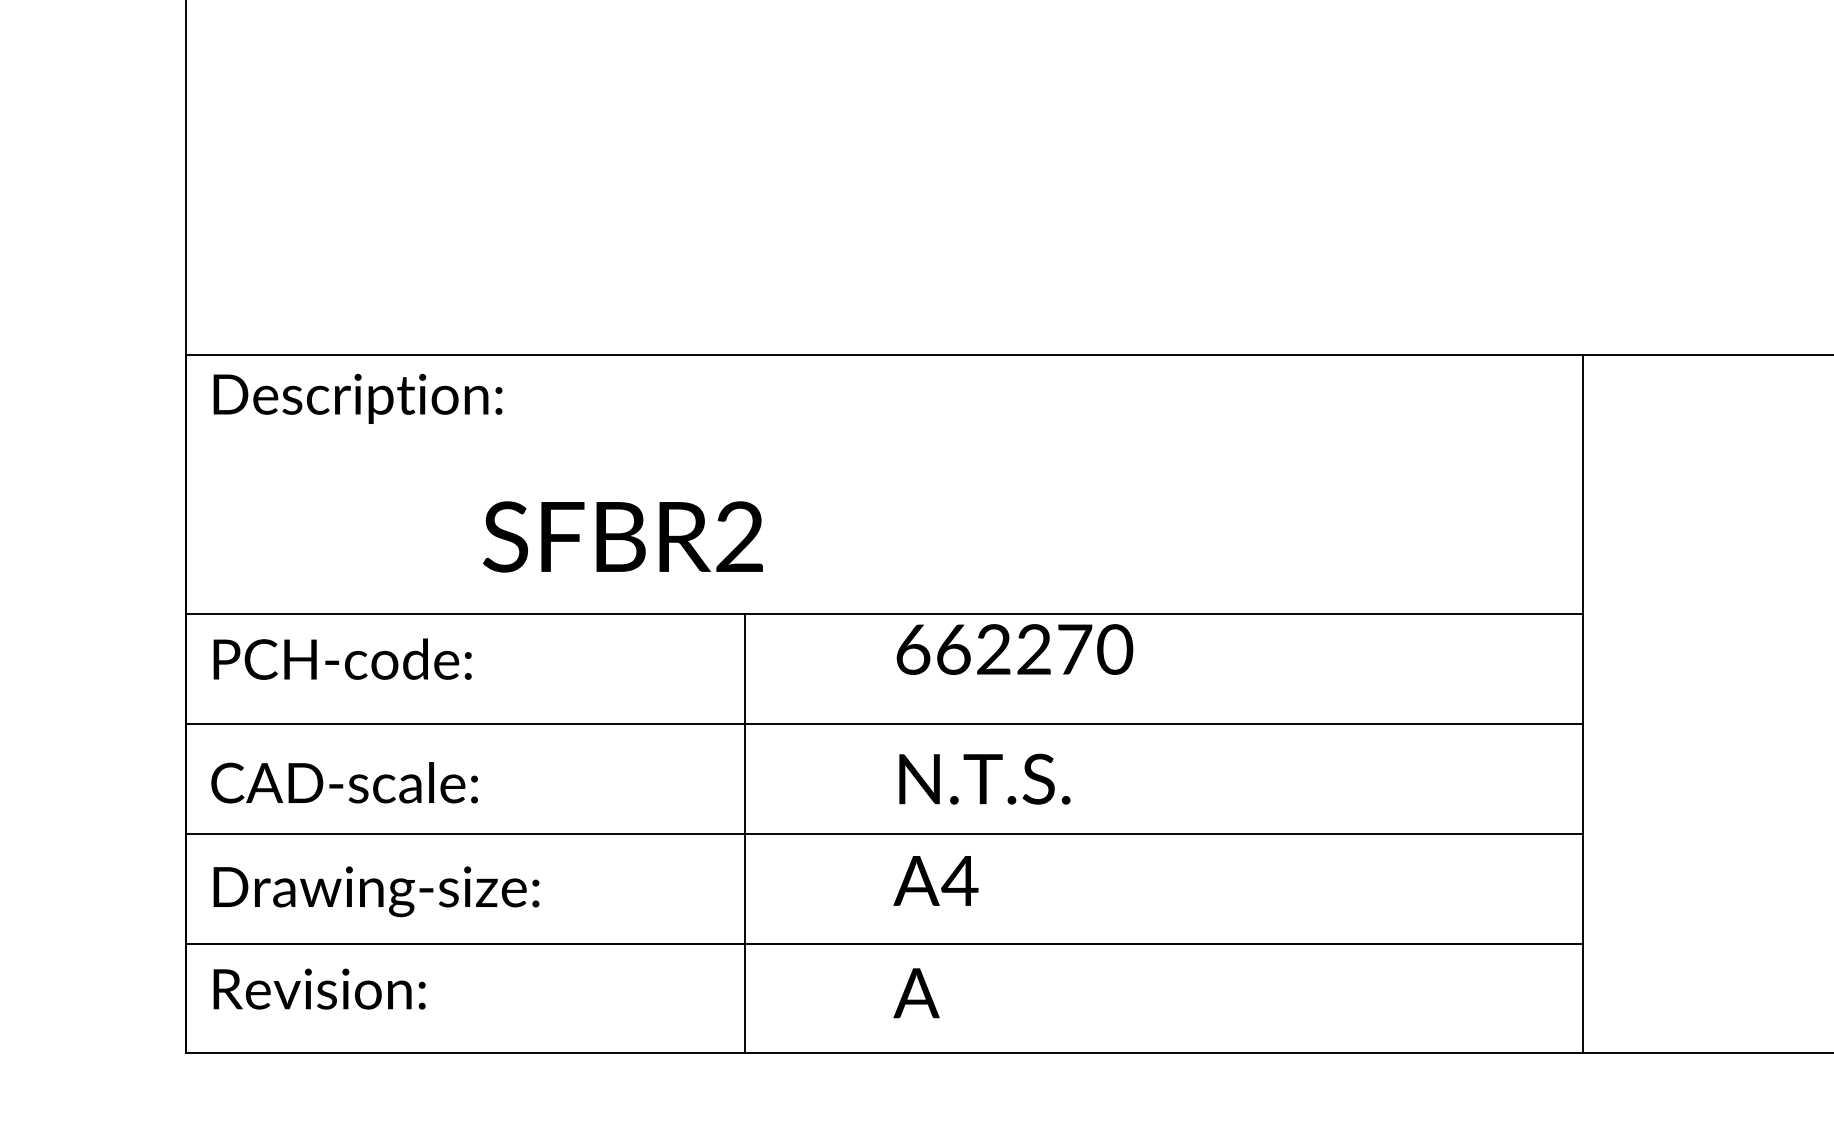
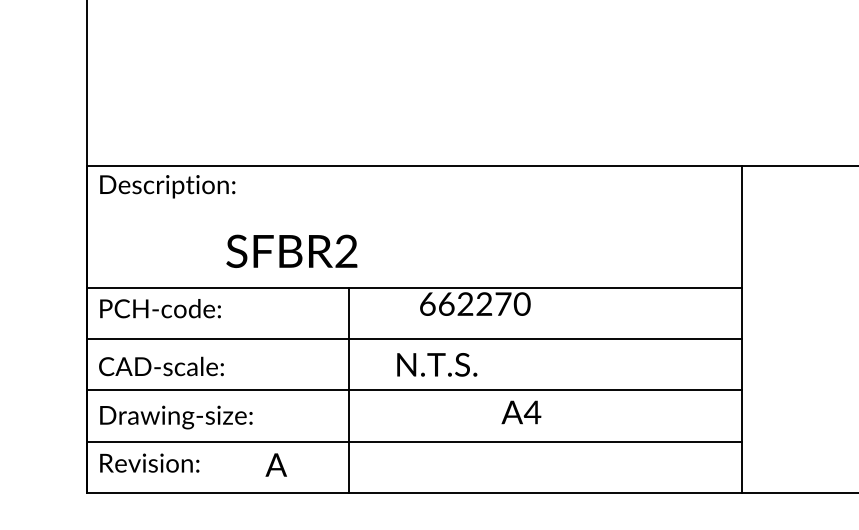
text: (985, 778) -> (437, 364), moved
text: (936, 880) -> (521, 412), moved
text: (914, 992) -> (275, 464), moved

